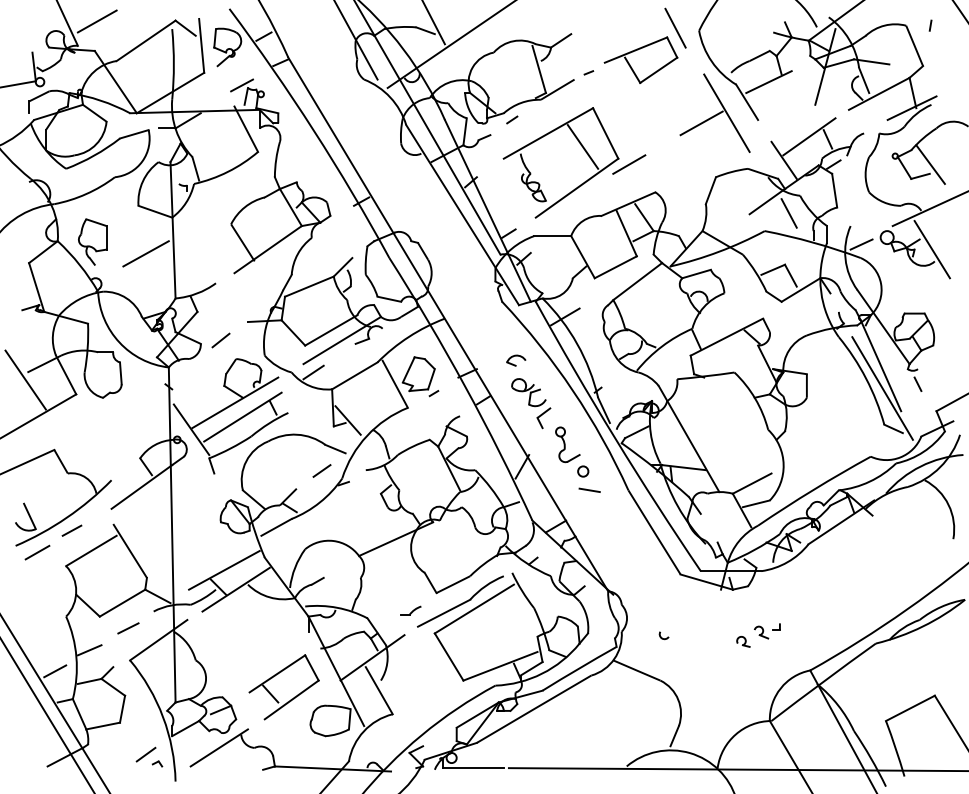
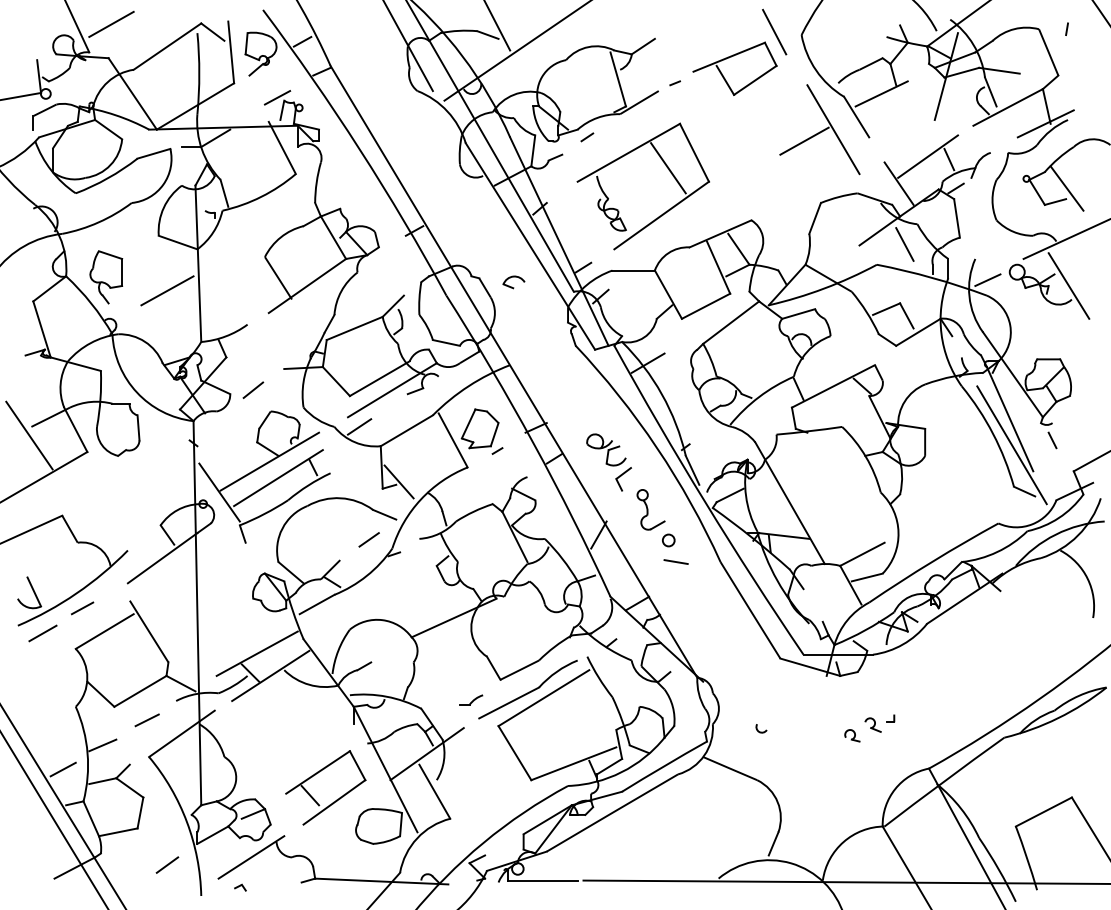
line: (629, 164) -> (721, 188), removed
part: (515, 360) -> (513, 282), moved
part: (157, 763) -> (240, 887), moved

